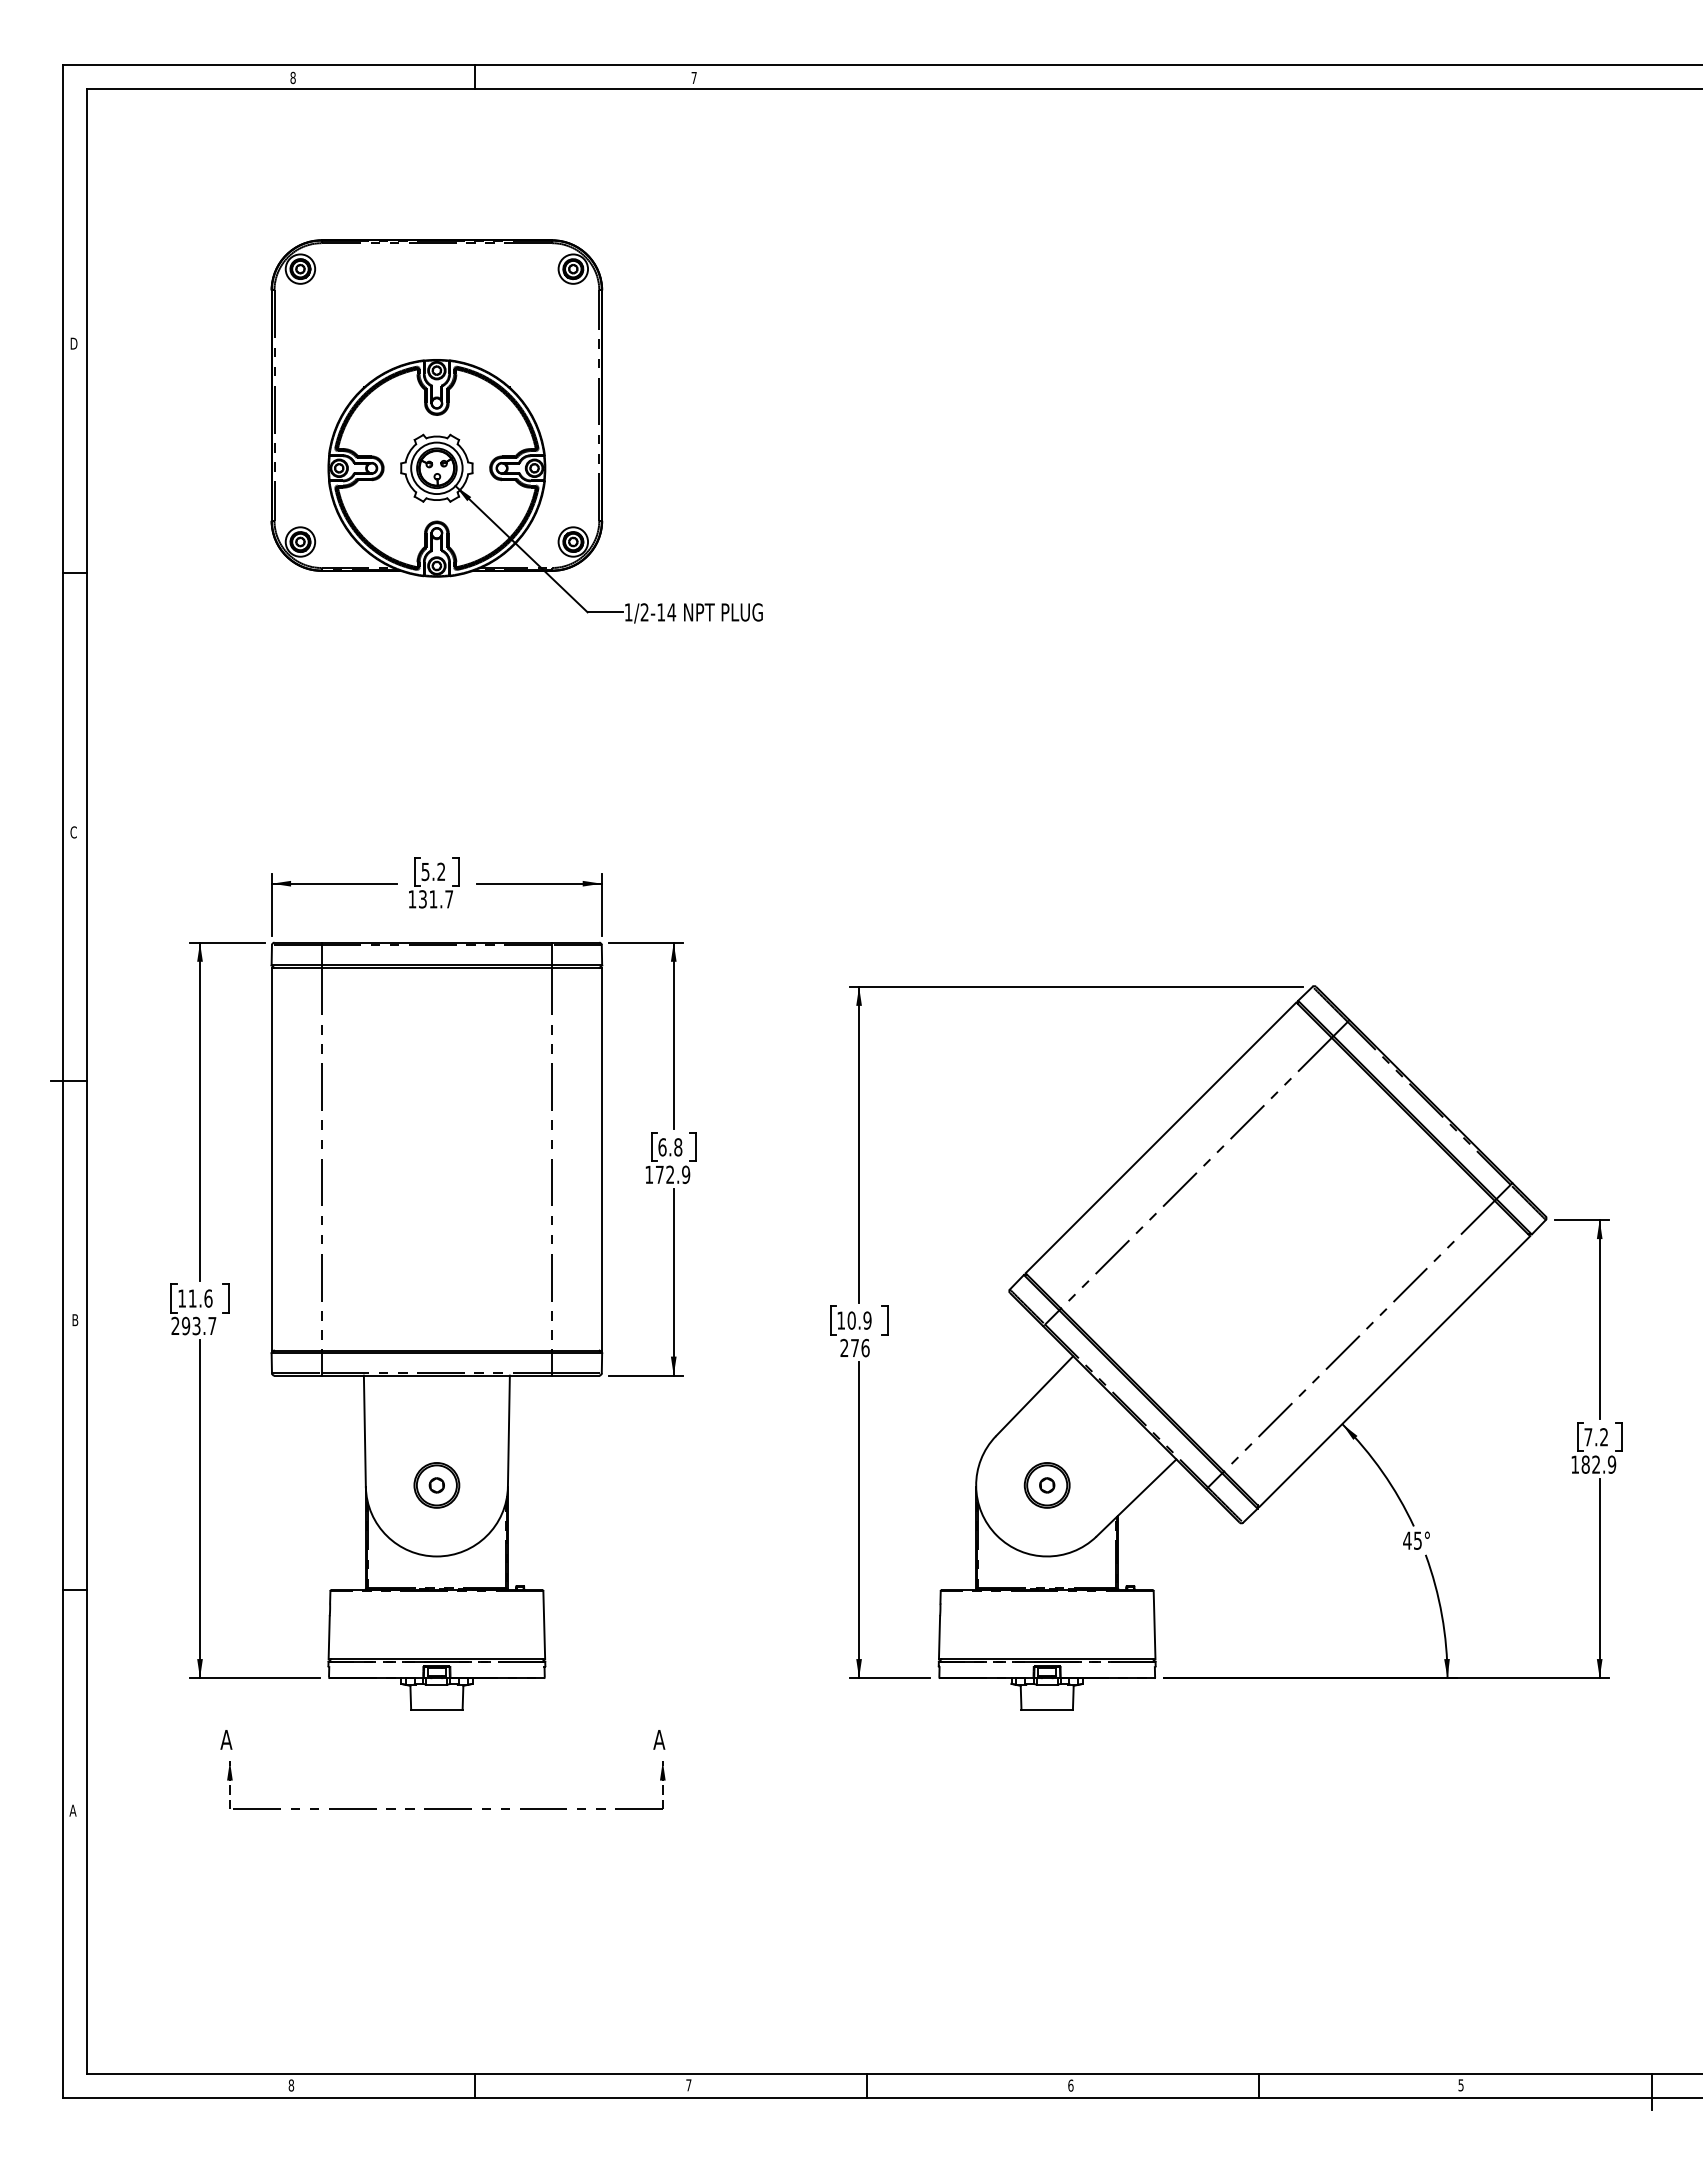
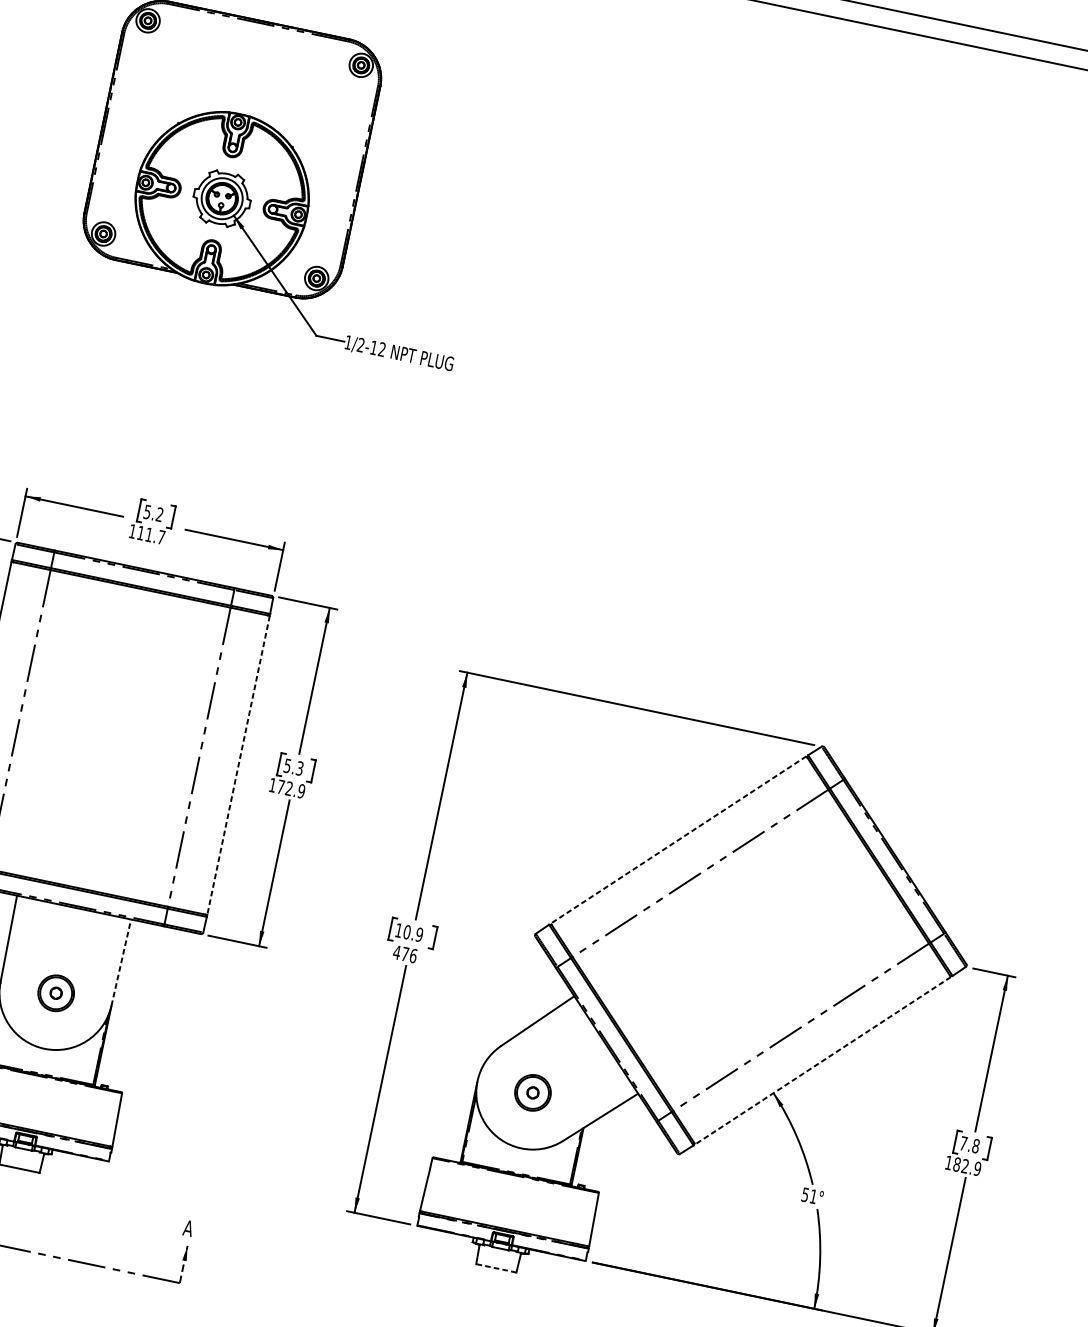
text: (671, 612) -> (381, 349), 1/2-14 -> 1/2-12
text: (422, 899) -> (140, 533), 131.7 -> 111.7
line: (1160, 1138) -> (678, 840), solid -> dashed
text: (670, 1147) -> (293, 767), 6.8 -> 5.3
line: (602, 1159) -> (238, 765), solid -> dashed
text: (844, 1347) -> (397, 952), 276 -> 476
line: (1394, 1371) -> (822, 1060), solid -> dashed
line: (508, 1431) -> (120, 962), solid -> dashed
text: (1604, 1437) -> (976, 1146), 7.2 -> 7.8
text: (1412, 1540) -> (809, 1195), 45° -> 51°
line: (1047, 1709) -> (496, 1268), solid -> dashed

